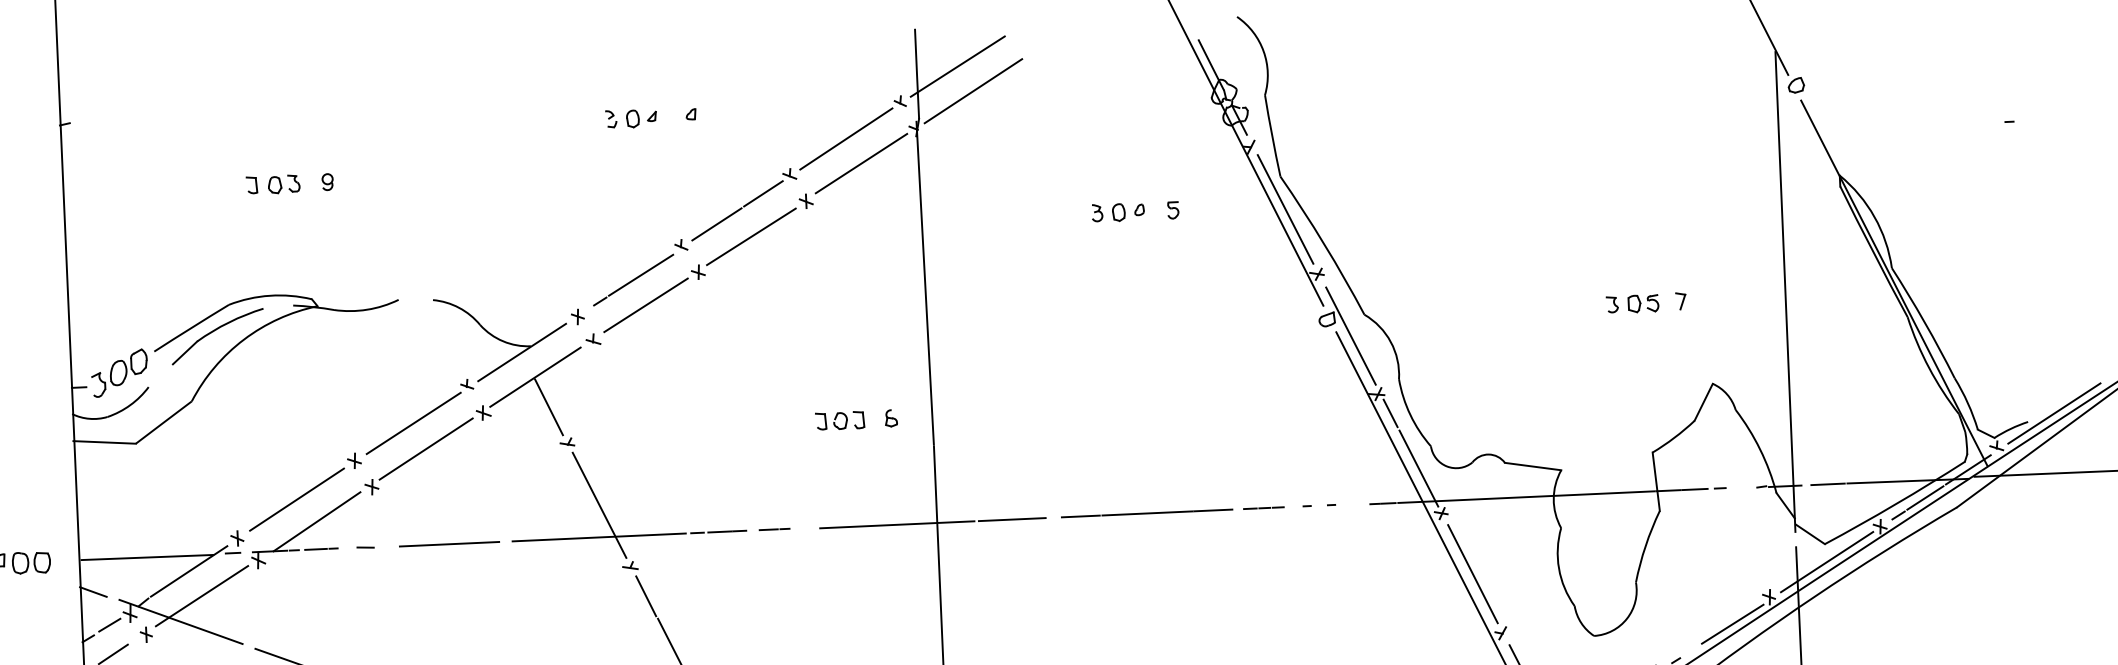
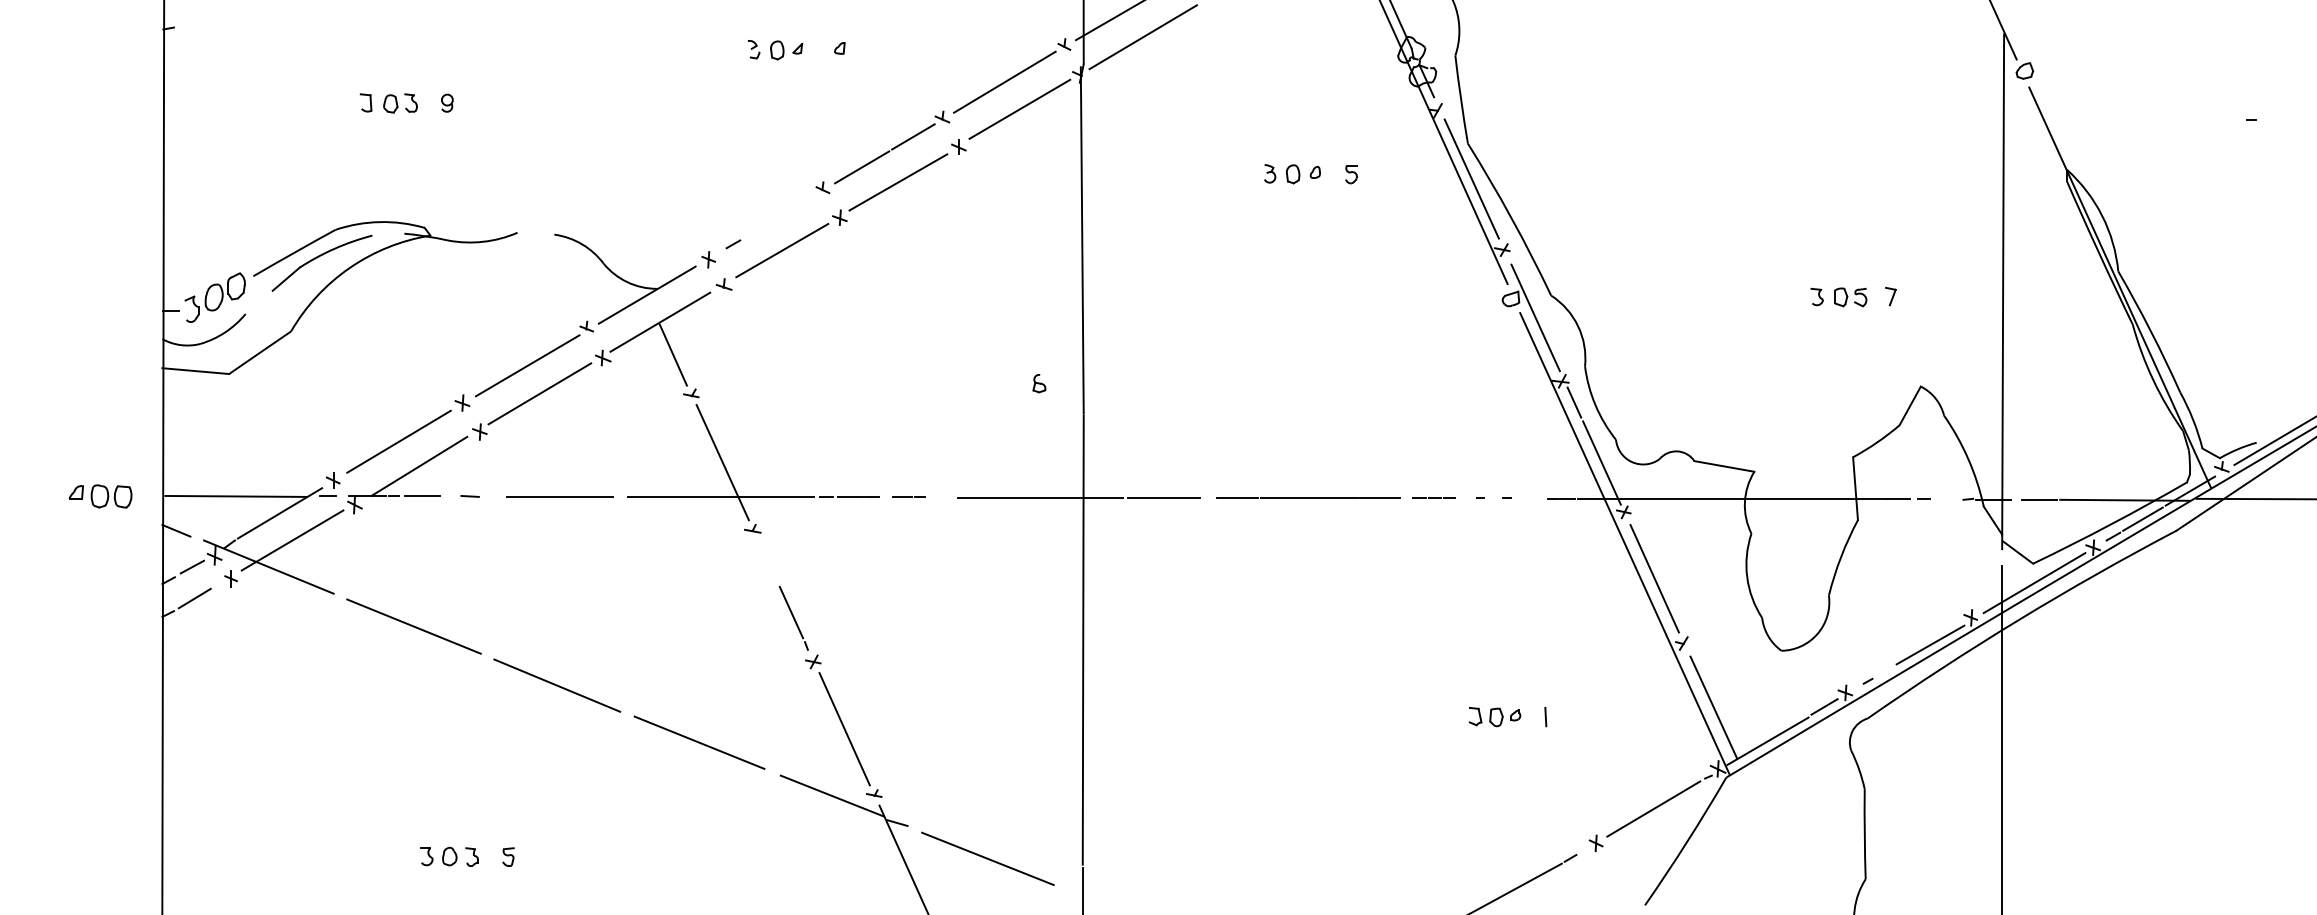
line: (641, 274) -> (778, 217), removed
part: (840, 420) -> (984, 383), removed
line: (645, 596) -> (767, 562), removed

